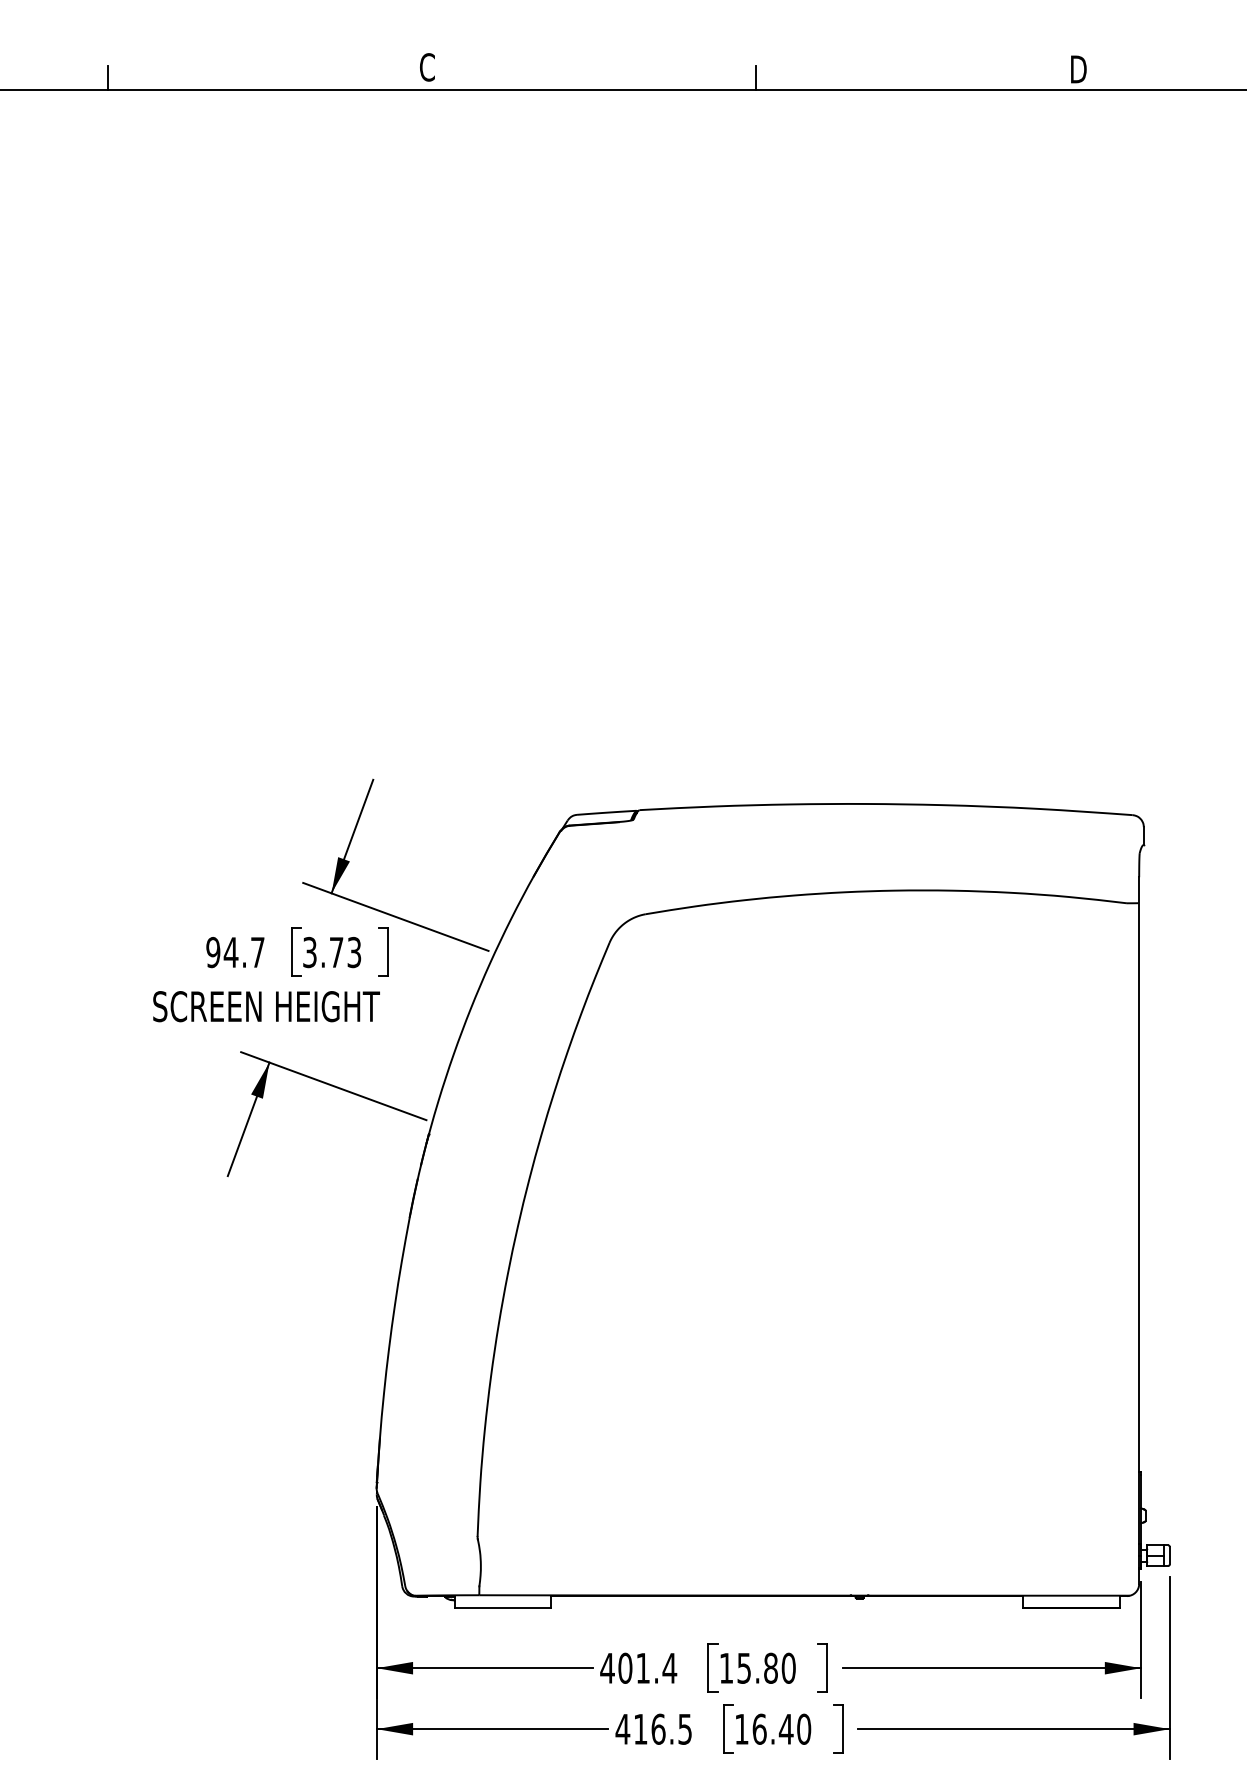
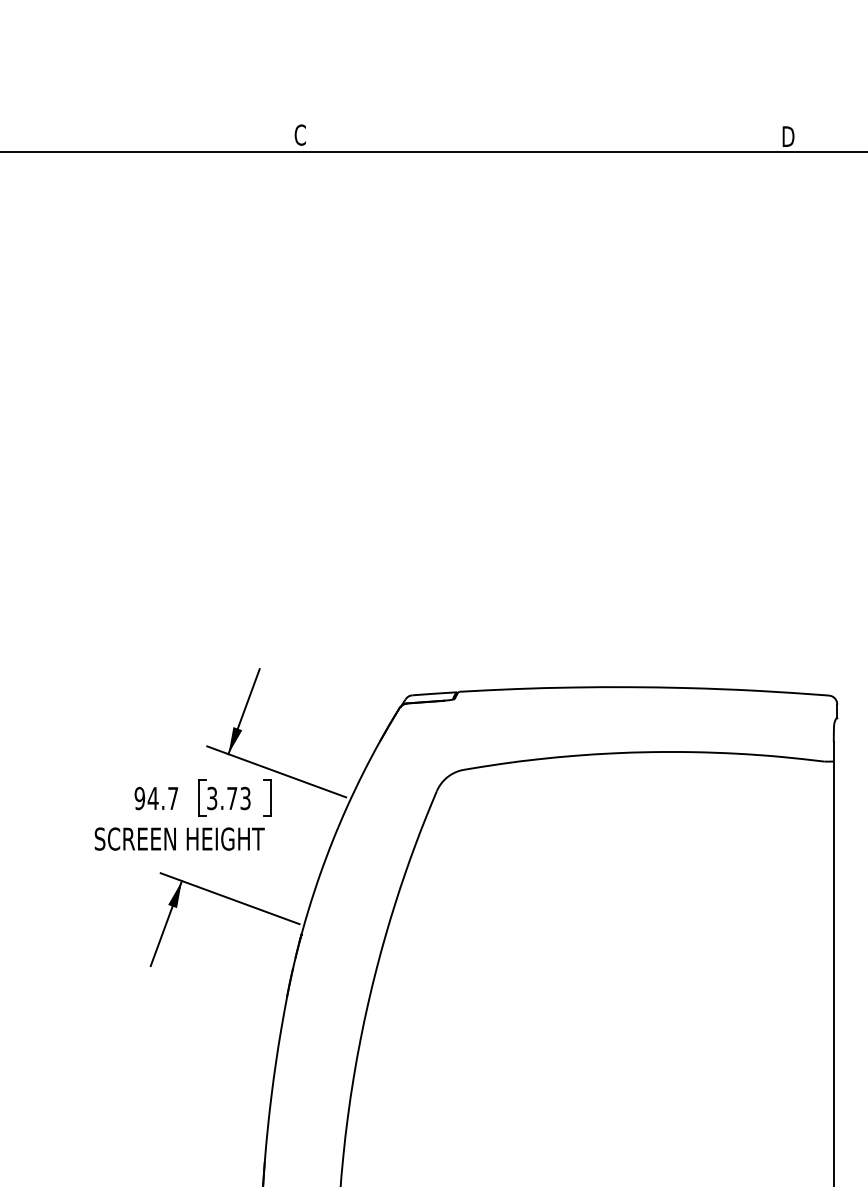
line: (108, 77) -> (61, 142), removed
line: (756, 77) -> (546, 142), removed

